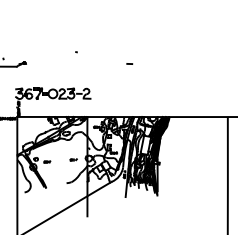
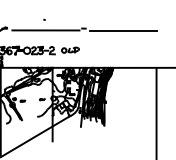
line: (78, 66) -> (46, 30), added
line: (183, 66) -> (123, 30), added
part: (111, 92) -> (70, 49), added

